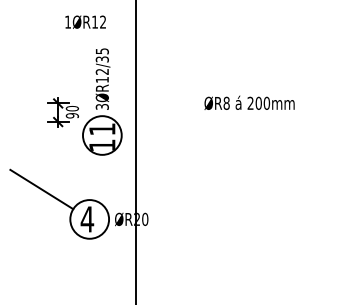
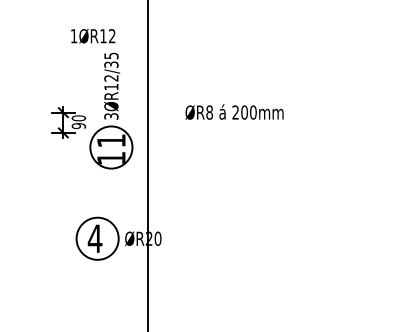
text: (85, 21) -> (93, 35), moved
text: (249, 102) -> (234, 111), moved
line: (41, 189) -> (45, 206), removed

